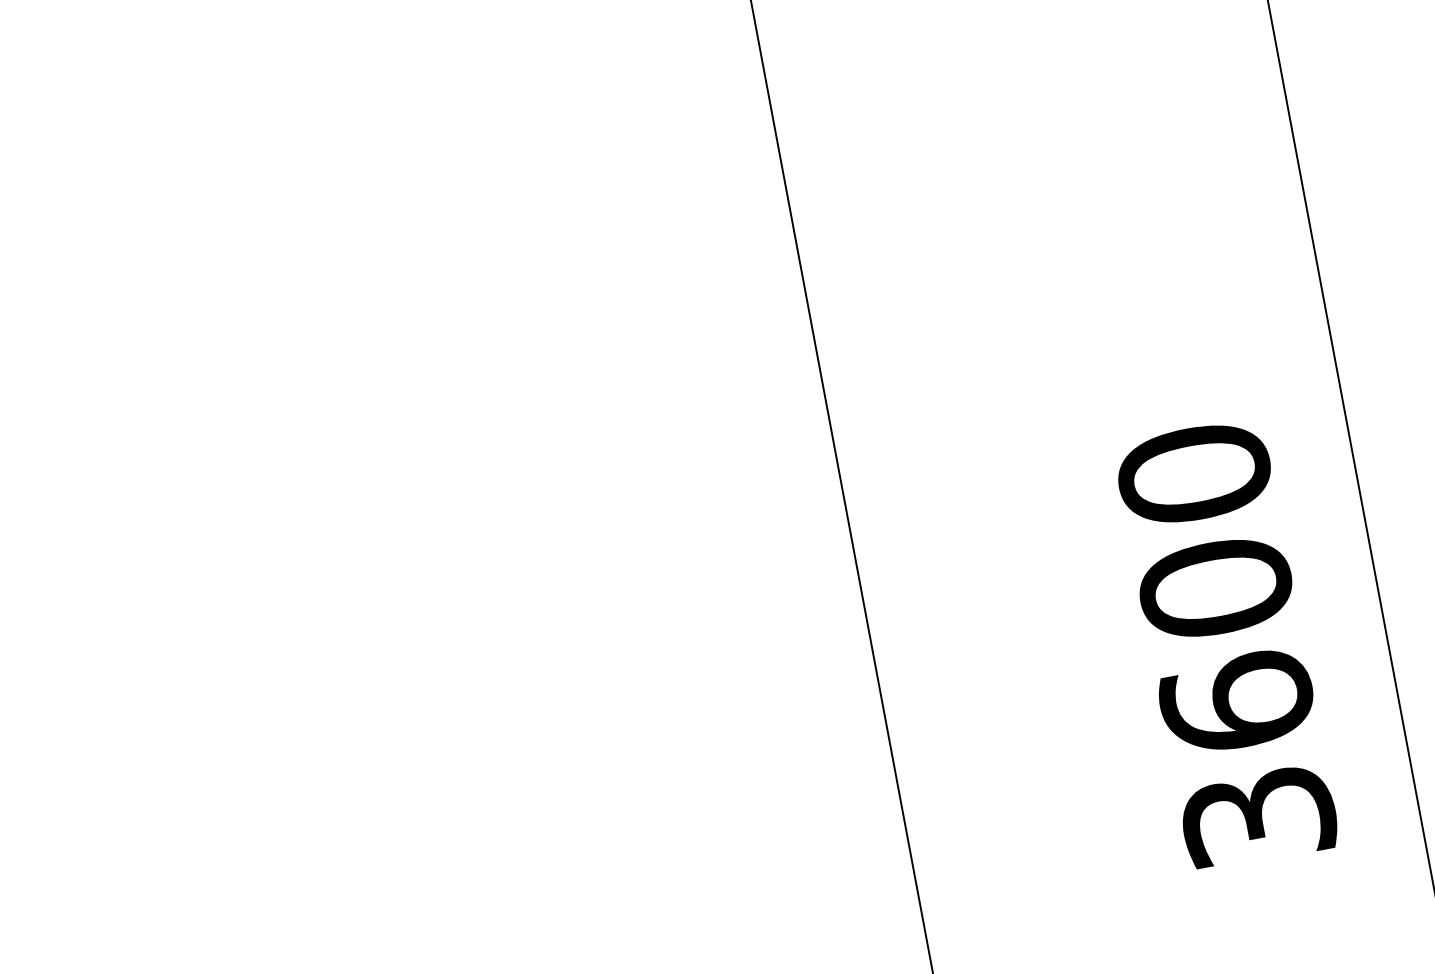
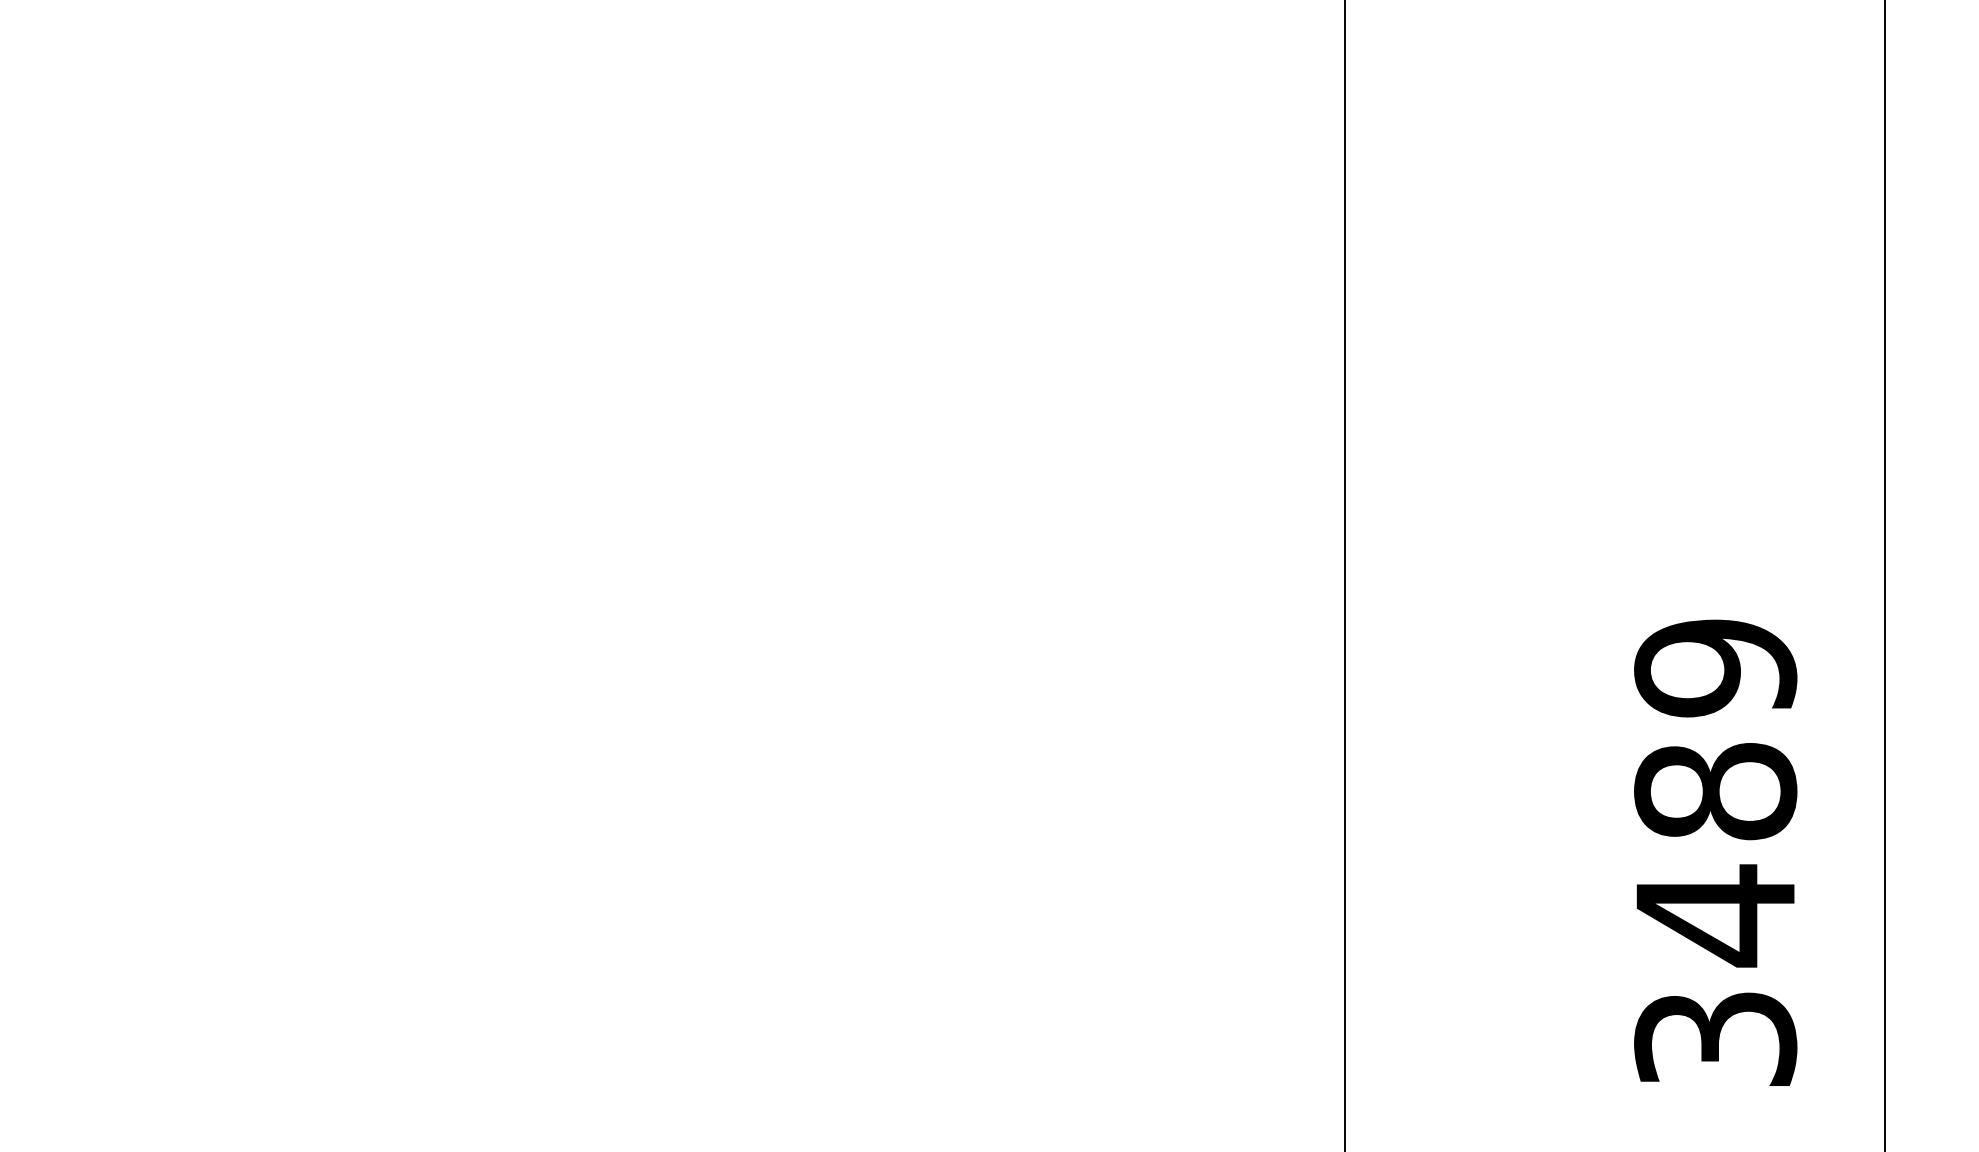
text: (1216, 590) -> (1715, 793), 3600 -> 3489

